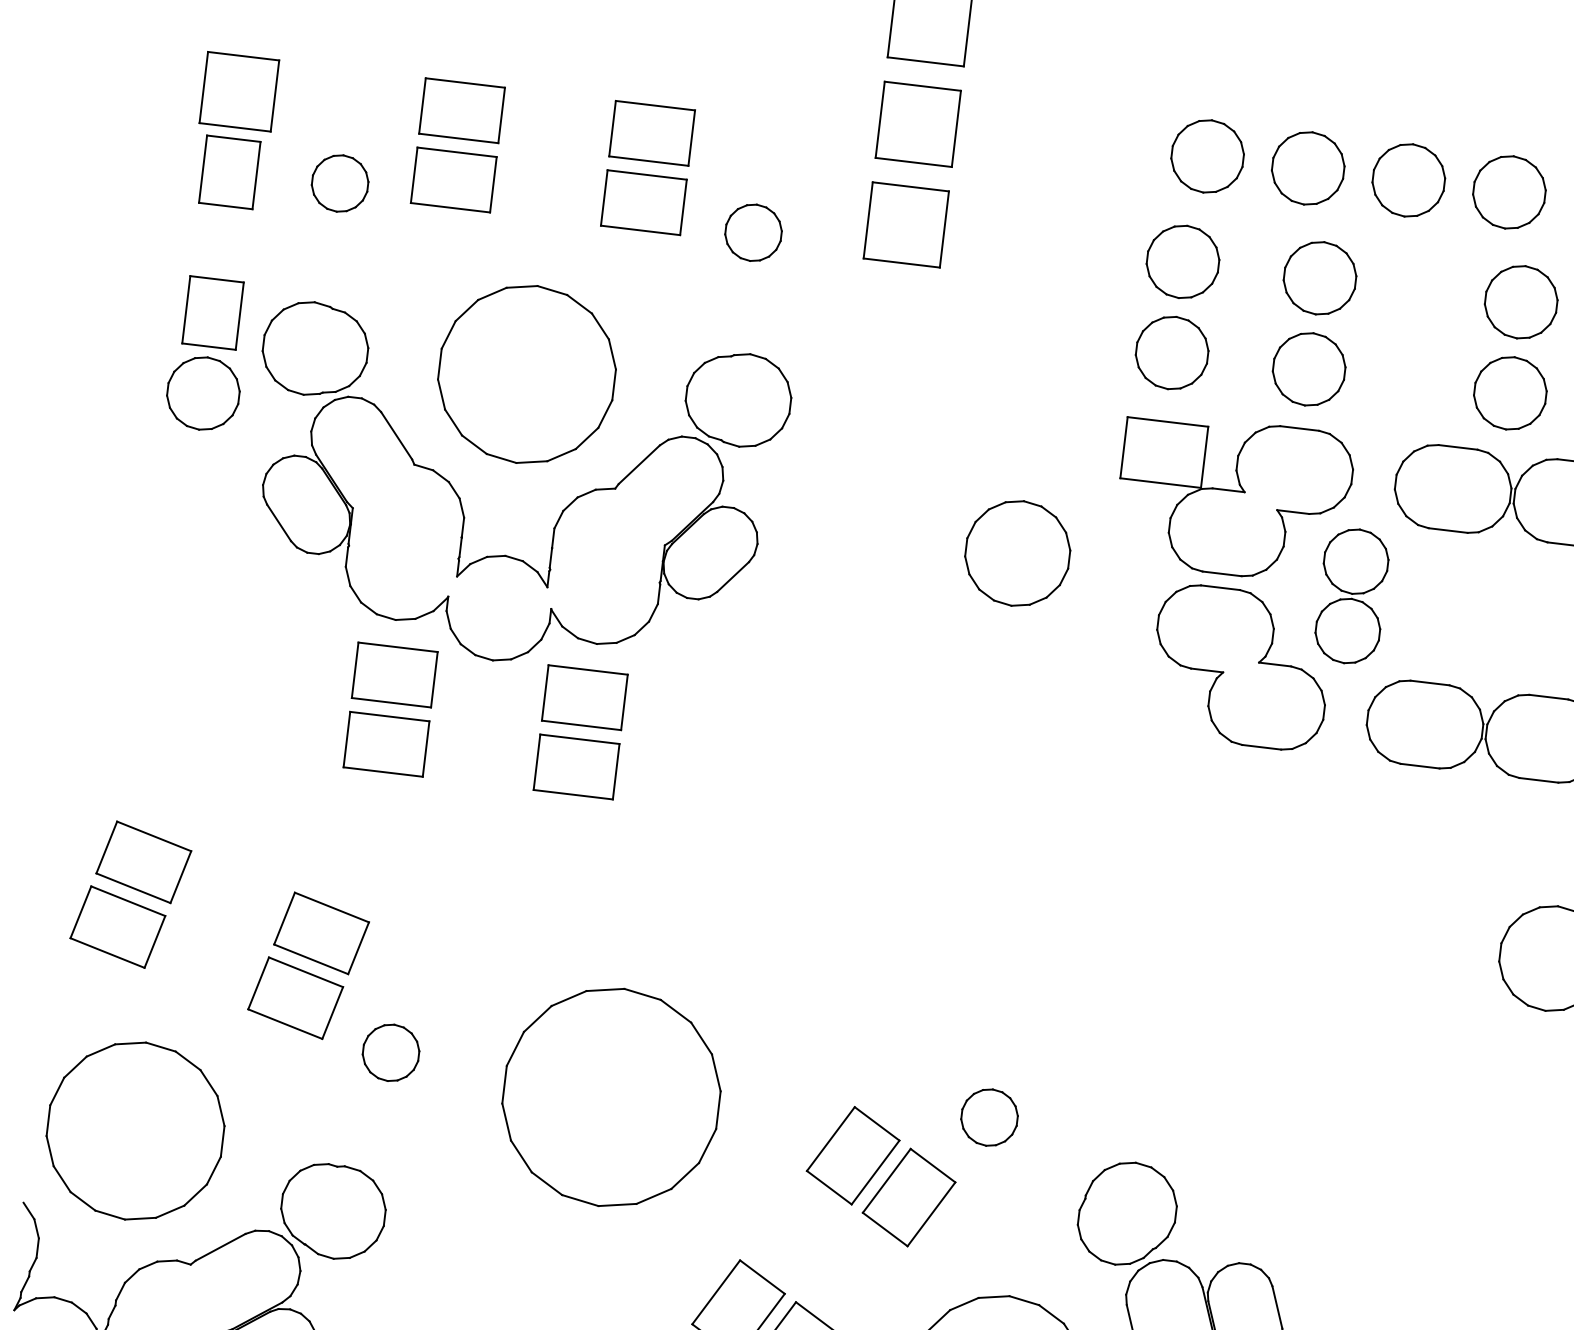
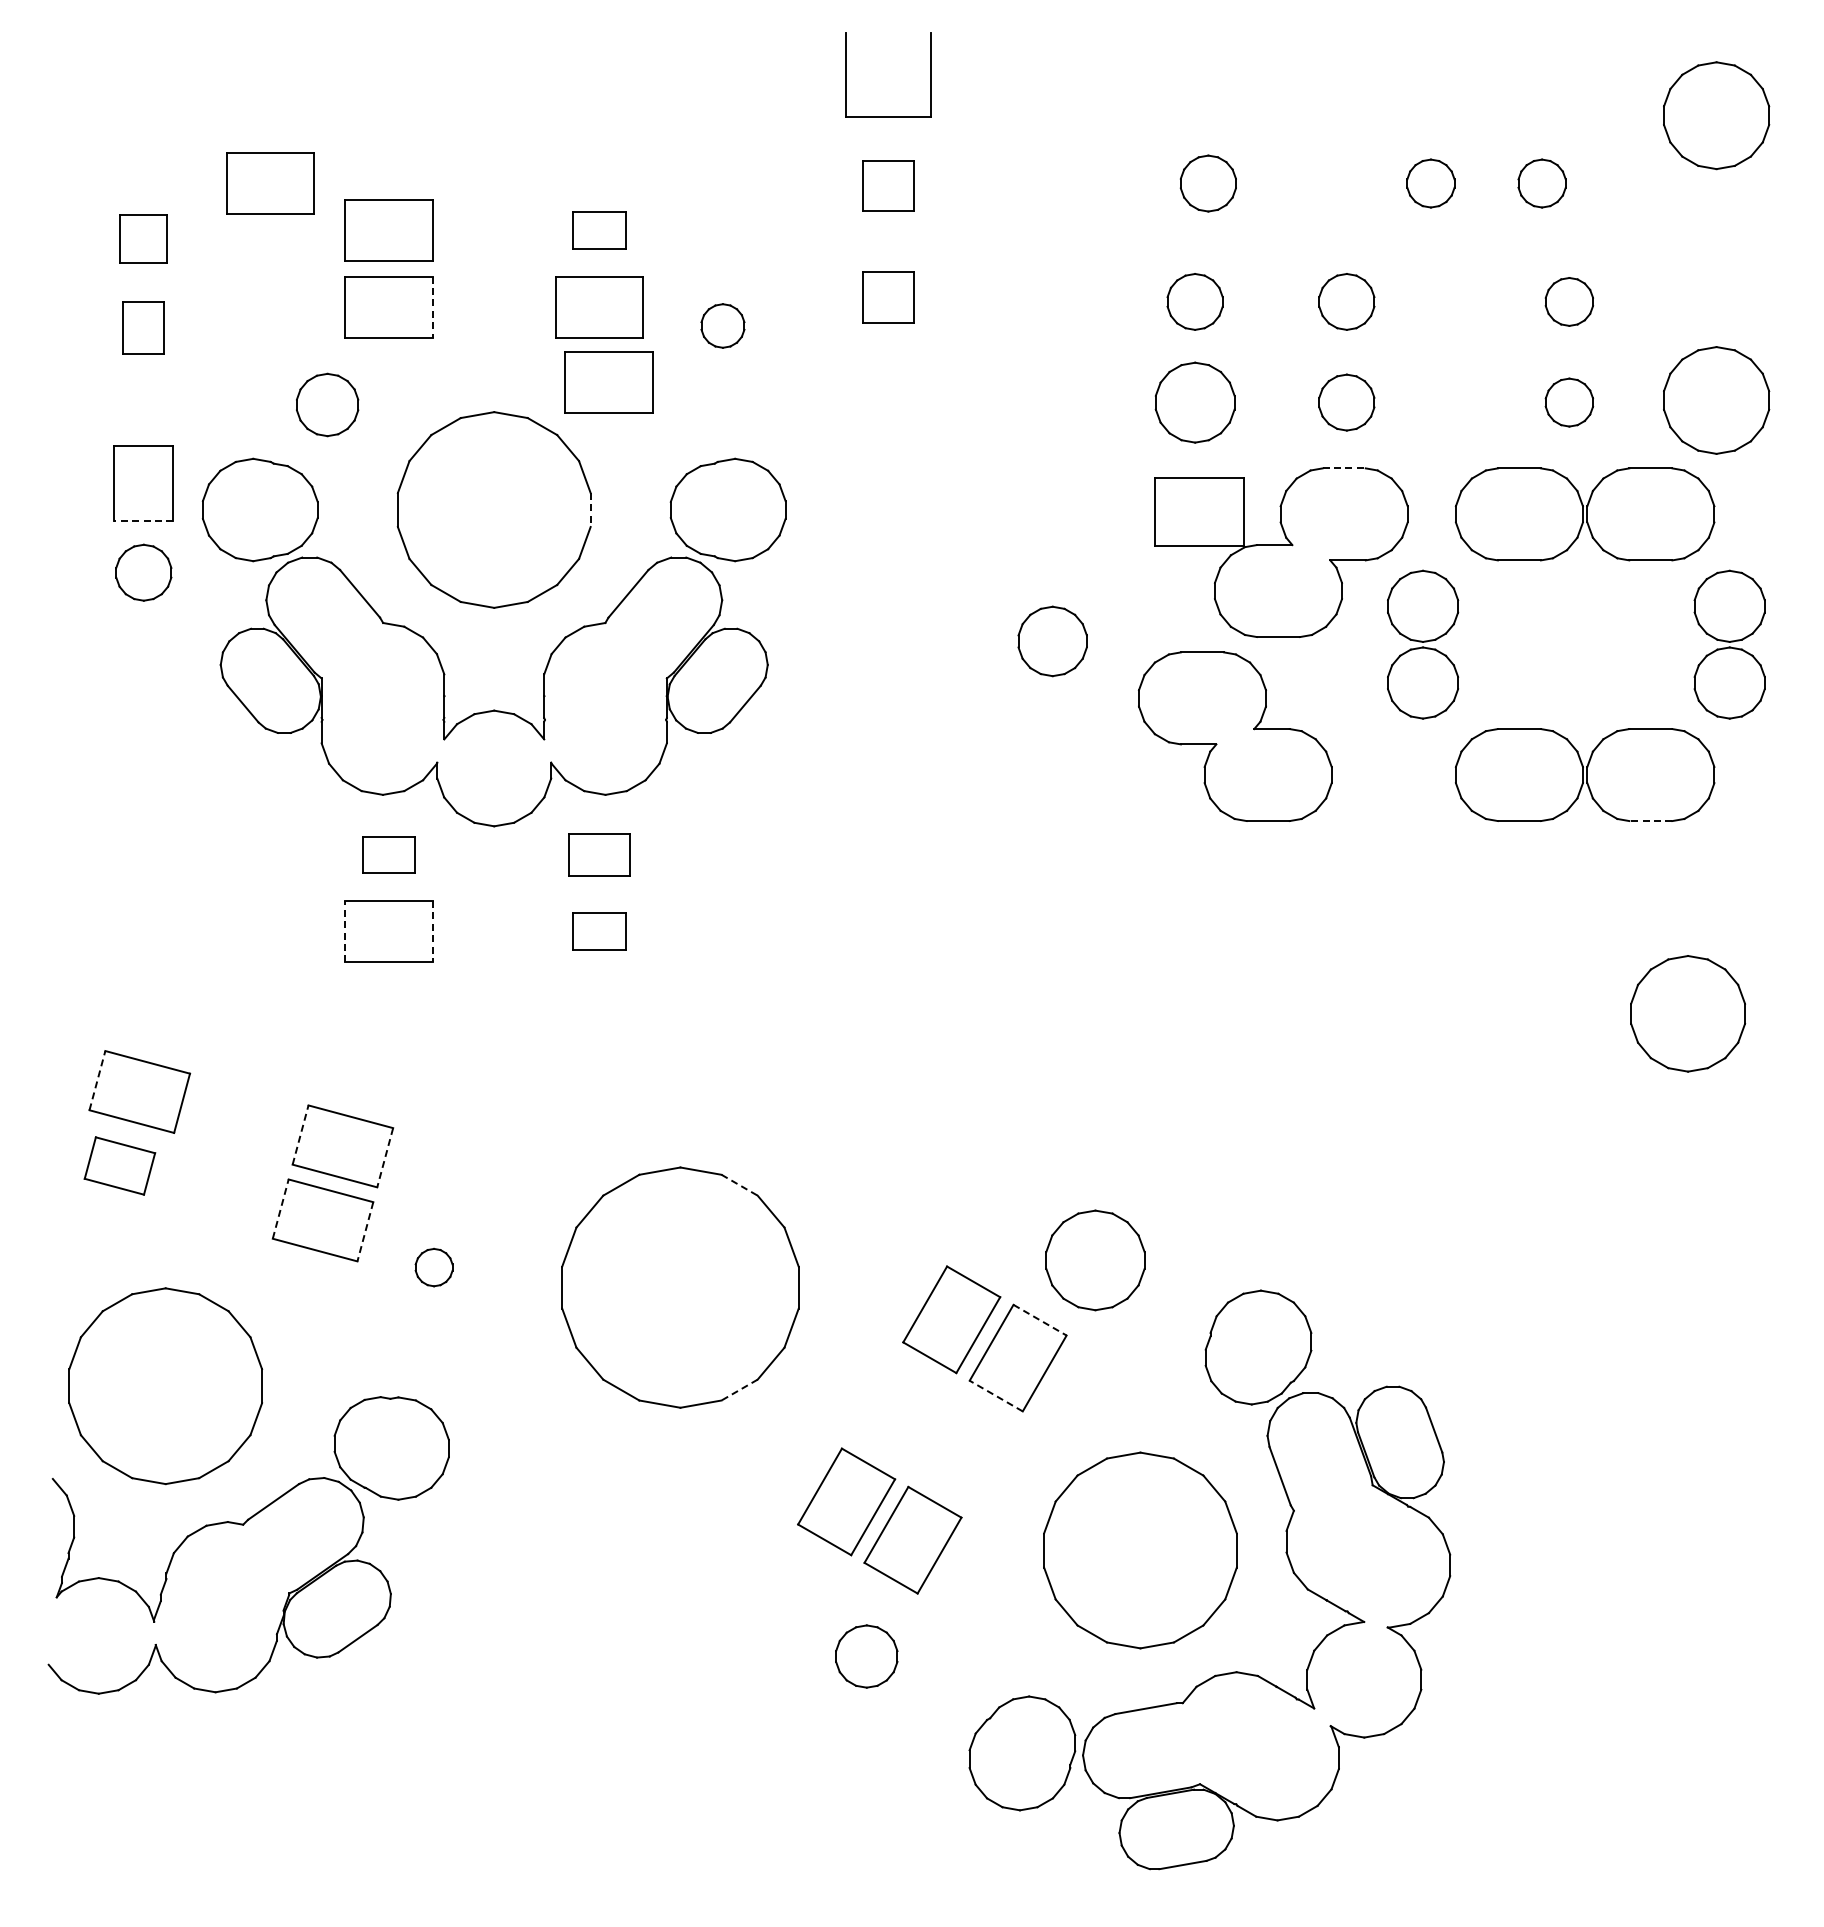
part: (359, 55) -> (270, 183), added
part: (239, 91) -> (143, 238), size x0.6
part: (918, 123) -> (888, 185), size x0.6
part: (652, 133) -> (599, 230), size x0.6
part: (1207, 156) -> (1208, 183), size x0.7
part: (1308, 168) -> (1319, 183), removed
part: (229, 171) -> (143, 327), size x0.7
part: (1408, 180) -> (1430, 183), size x0.6
part: (340, 183) -> (327, 404), moved
line: (492, 184) -> (432, 307), solid -> dashed
part: (1508, 192) -> (1541, 183), size x0.6
part: (906, 224) -> (888, 297), size x0.6
part: (753, 232) -> (722, 325), size x0.7
part: (1182, 261) -> (1194, 301), size x0.7
part: (644, 271) -> (608, 382), added
part: (1319, 277) -> (1346, 301), size x0.7
part: (1521, 301) -> (1569, 301), size x0.6
line: (208, 346) -> (143, 520), solid -> dashed
part: (1308, 369) -> (1346, 402), size x0.7
line: (613, 385) -> (590, 510), solid -> dashed
part: (203, 393) -> (143, 572), size x0.7
part: (1510, 393) -> (1569, 402), size x0.6
line: (1299, 428) -> (1344, 468), solid -> dashed
part: (1017, 553) -> (1052, 641), size x0.6
part: (1241, 667) -> (1235, 736), moved
part: (394, 674) -> (388, 854), size x0.6
part: (584, 697) -> (599, 854), size x0.7
line: (347, 739) -> (345, 931), solid -> dashed
line: (425, 748) -> (432, 931), solid -> dashed
part: (576, 766) -> (599, 931), size x0.6
line: (1538, 780) -> (1650, 821), solid -> dashed
line: (106, 847) -> (97, 1080), solid -> dashed
line: (284, 919) -> (300, 1135), solid -> dashed
part: (117, 926) -> (119, 1165), size x0.7
line: (358, 948) -> (385, 1157), solid -> dashed
line: (258, 983) -> (280, 1209), solid -> dashed
line: (675, 1011) -> (739, 1185), solid -> dashed
line: (332, 1012) -> (365, 1231), solid -> dashed
part: (390, 1052) -> (433, 1267), size x0.6
part: (989, 1117) -> (1095, 1260), size x1.6
line: (933, 1165) -> (1040, 1320), solid -> dashed
line: (653, 1196) -> (739, 1390), solid -> dashed
line: (885, 1229) -> (996, 1396), solid -> dashed

